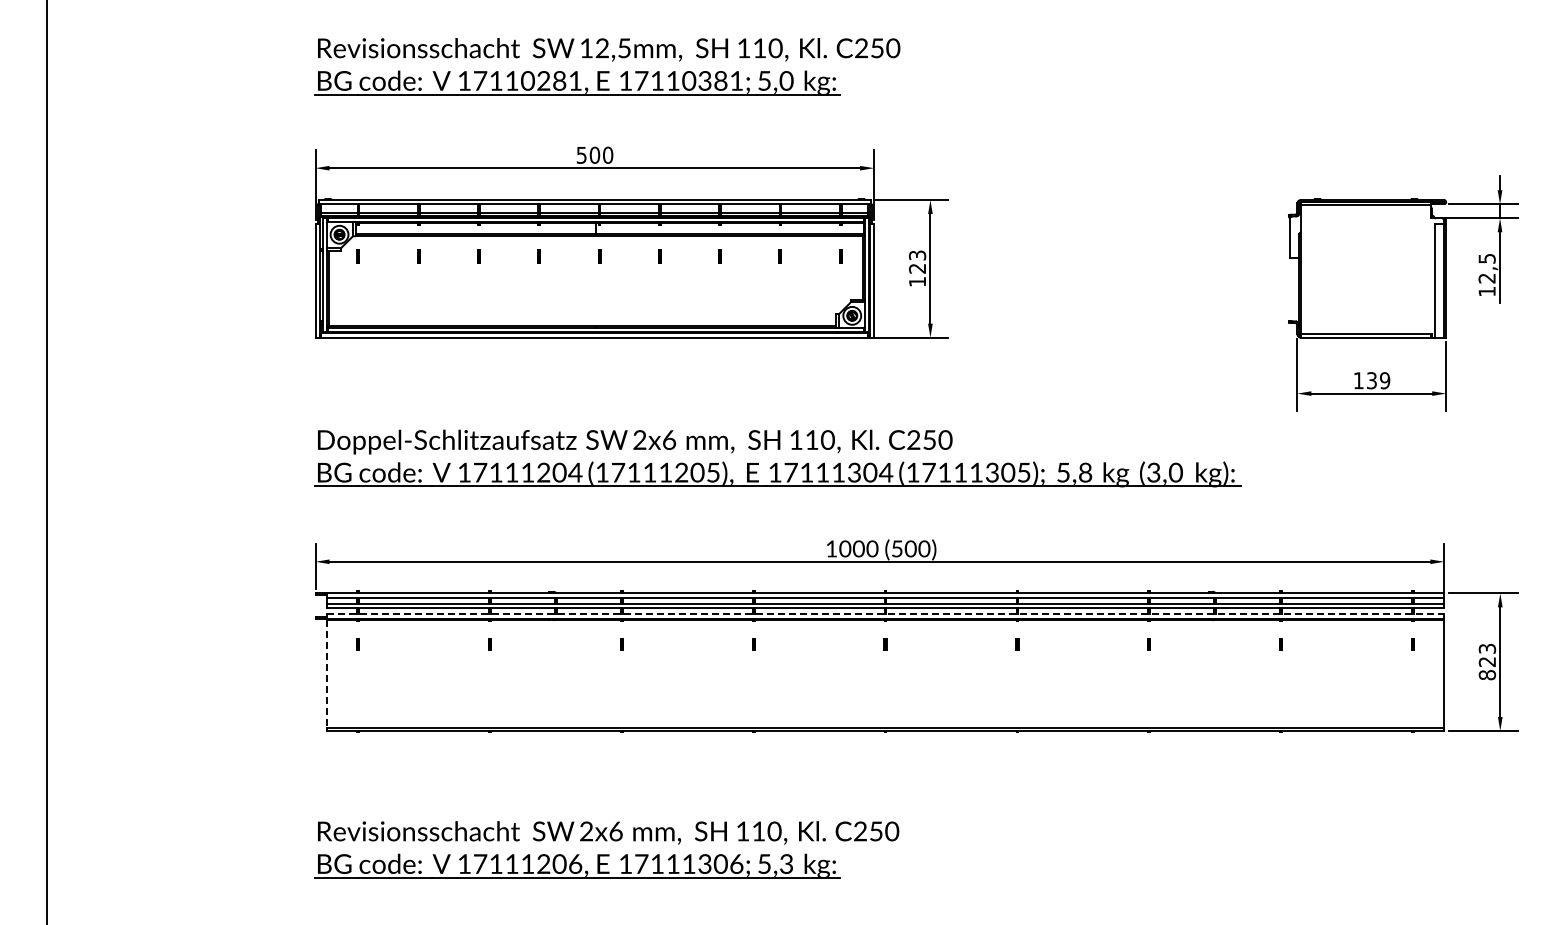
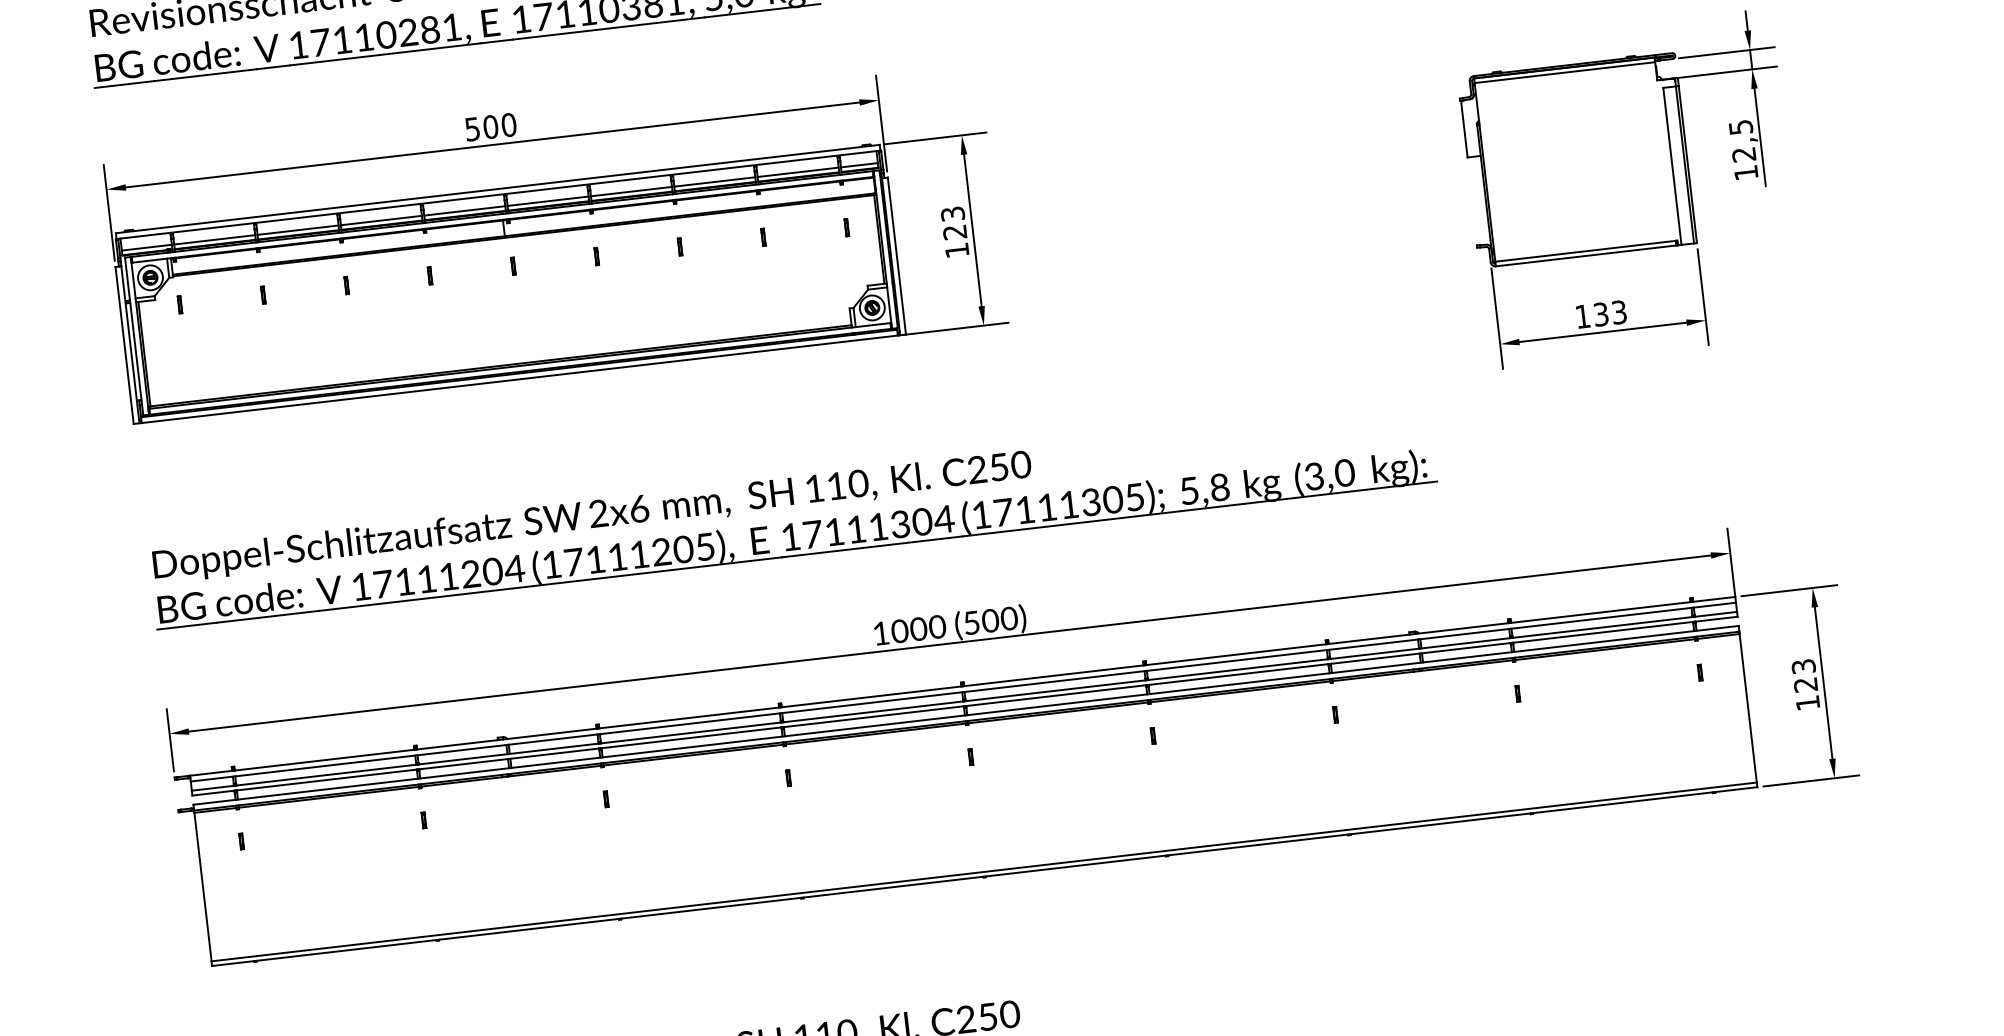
text: (1384, 380) -> (1618, 312), 139 -> 133
line: (885, 614) -> (966, 715), dashed -> solid
line: (326, 673) -> (202, 886), dashed -> solid
text: (1487, 675) -> (1808, 703), 823 -> 123

